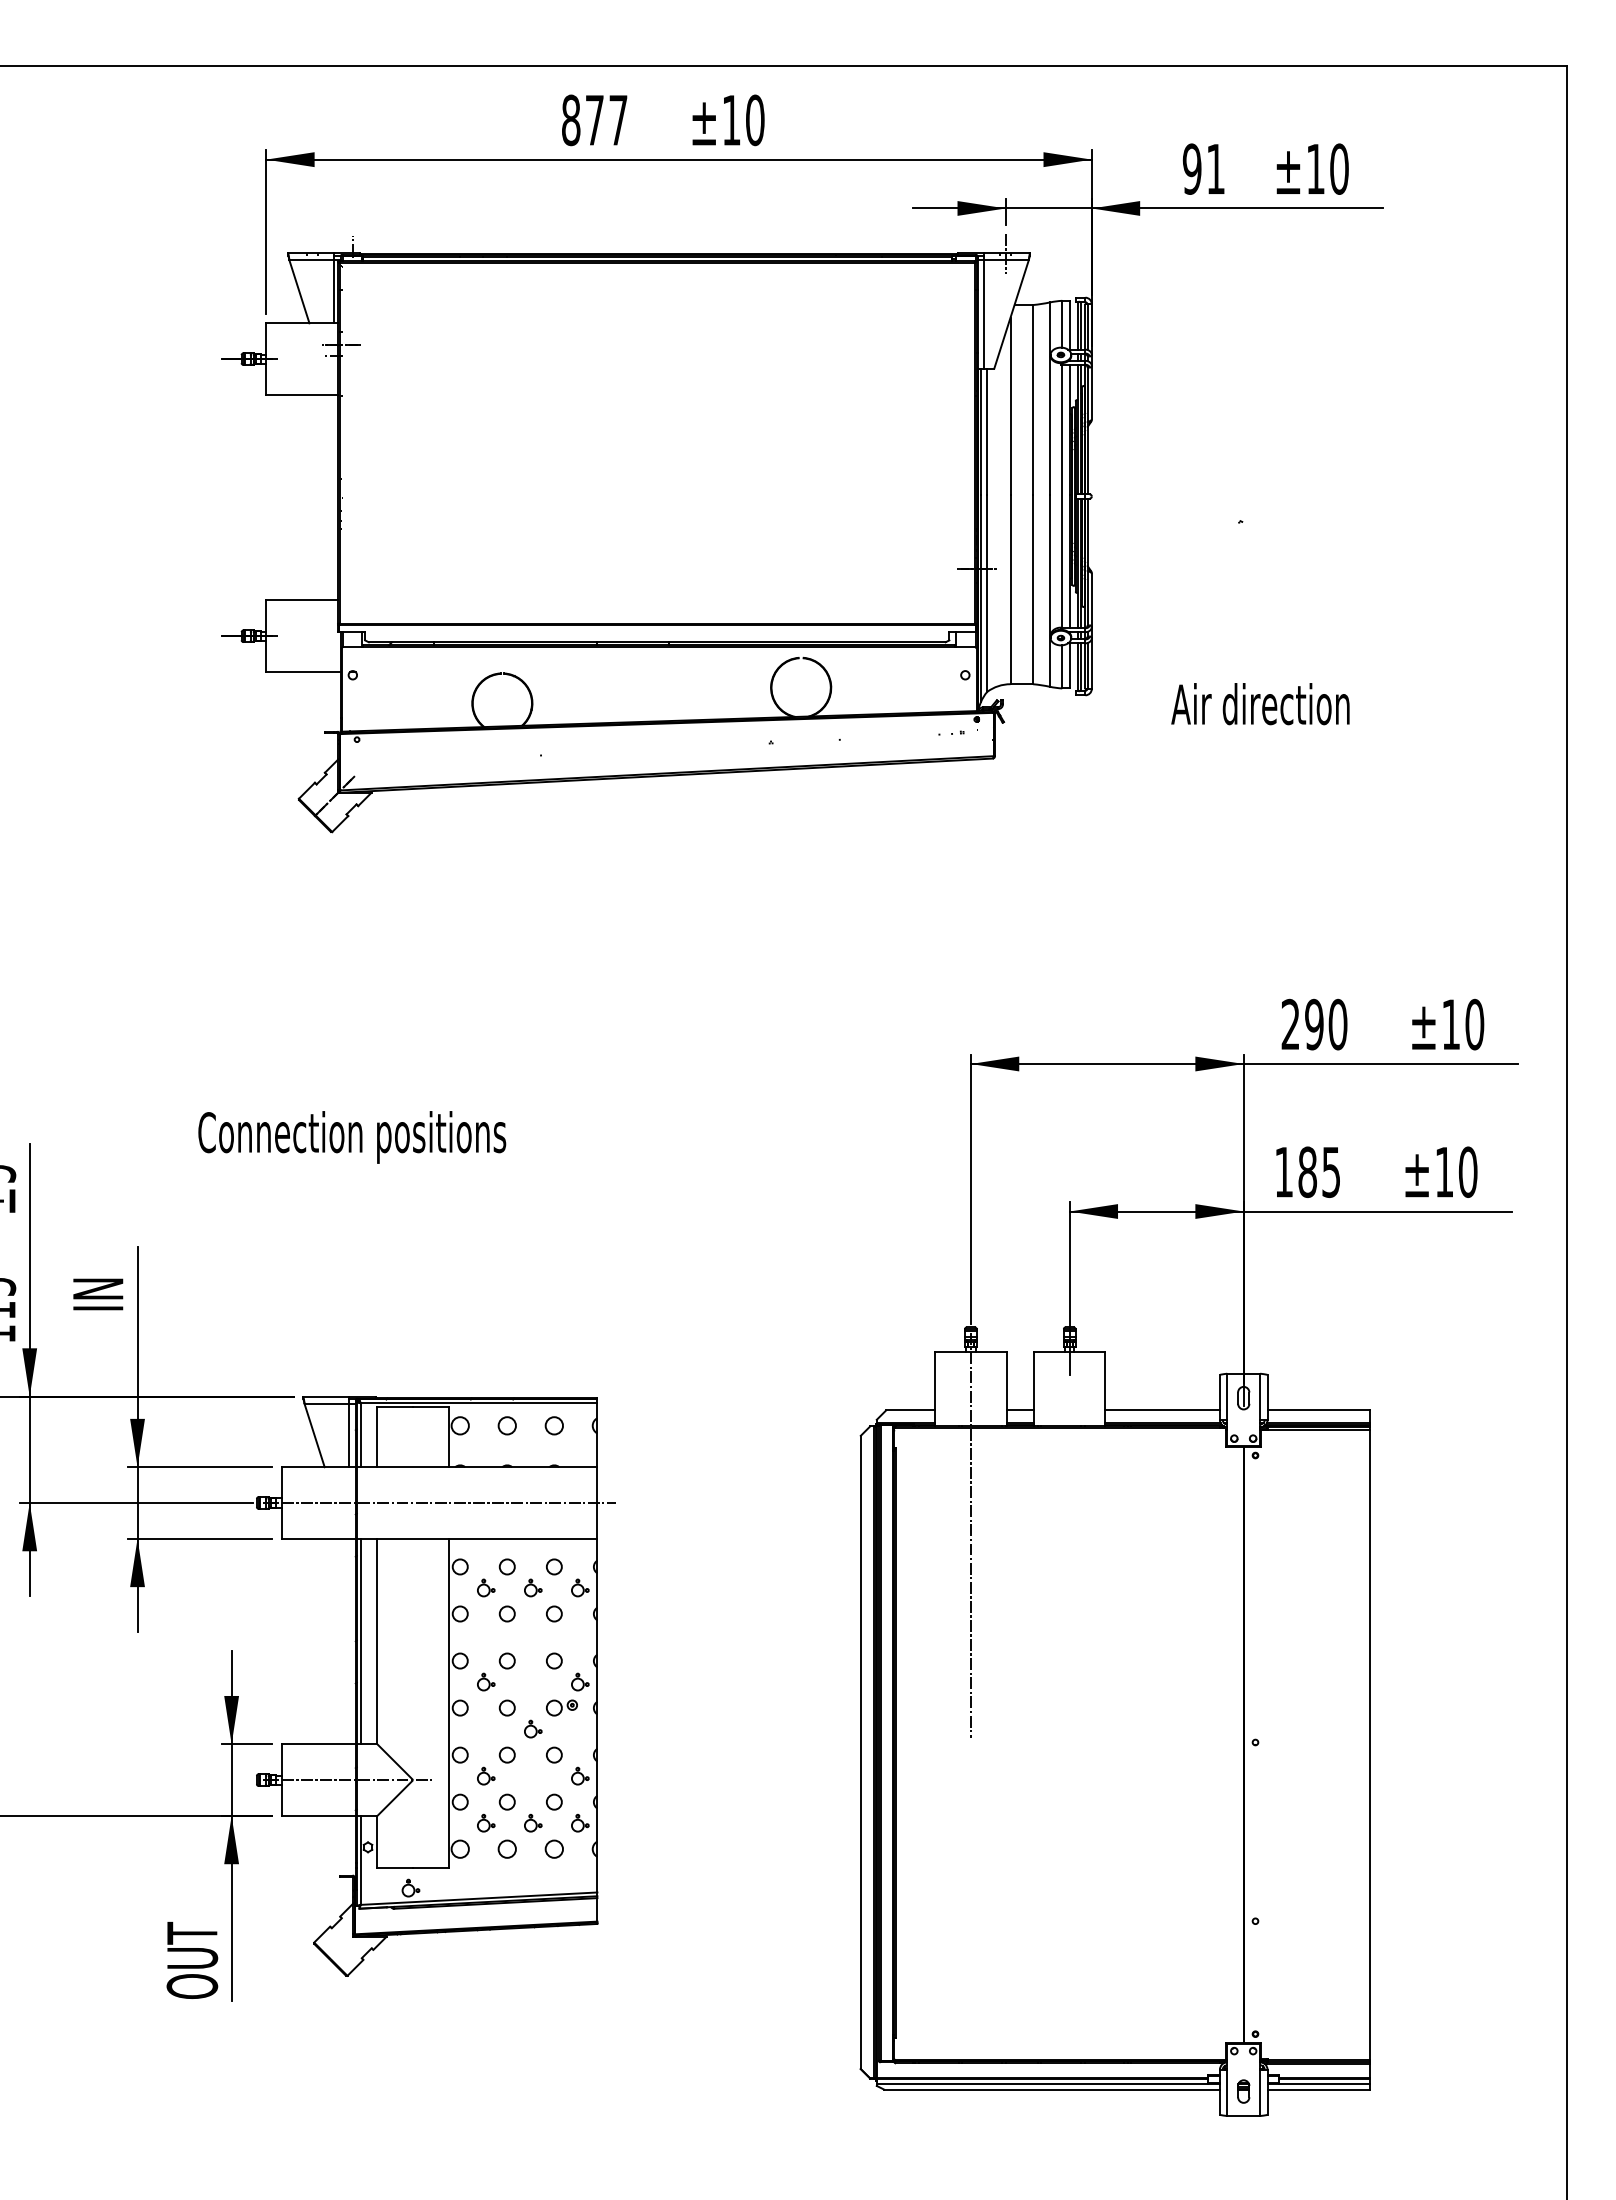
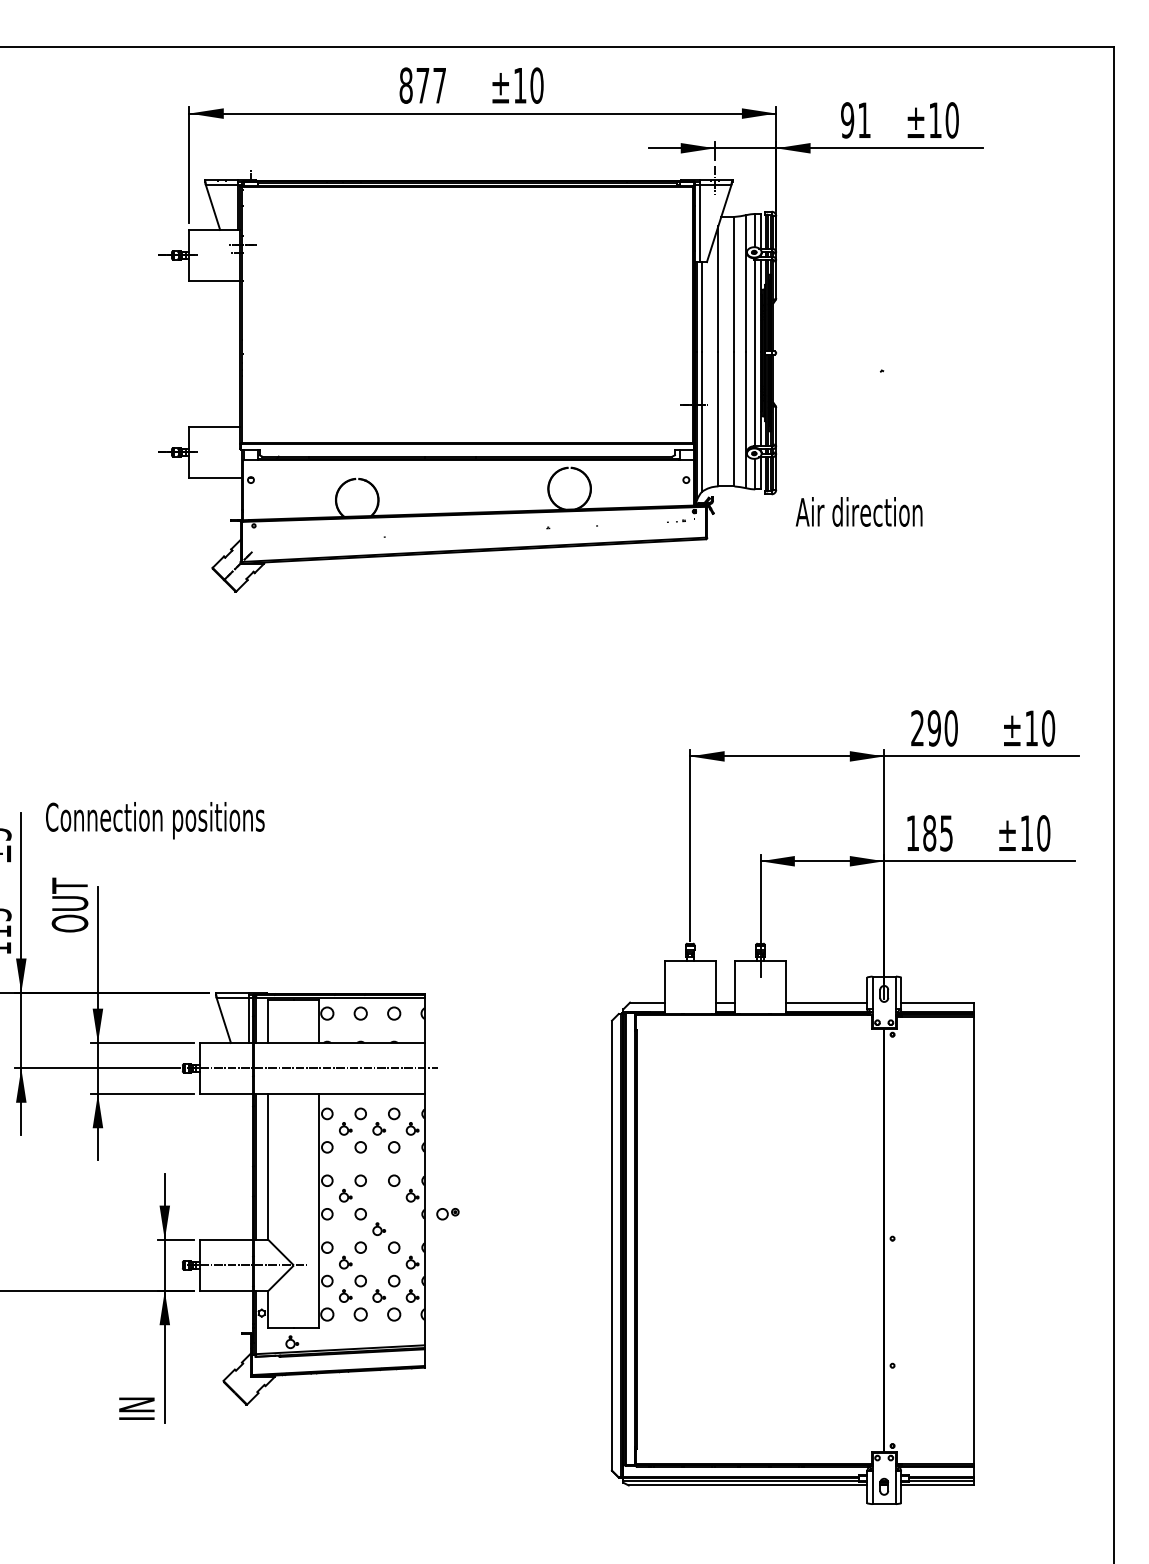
text: (1260, 704) -> (859, 512), moved
text: (352, 1137) -> (155, 820), moved
text: (98, 1272) -> (70, 904), IN -> OUT
line: (970, 1535) -> (690, 1091), removed
part: (561, 1707) -> (447, 1213), moved
text: (192, 1959) -> (137, 1392), OUT -> IN

